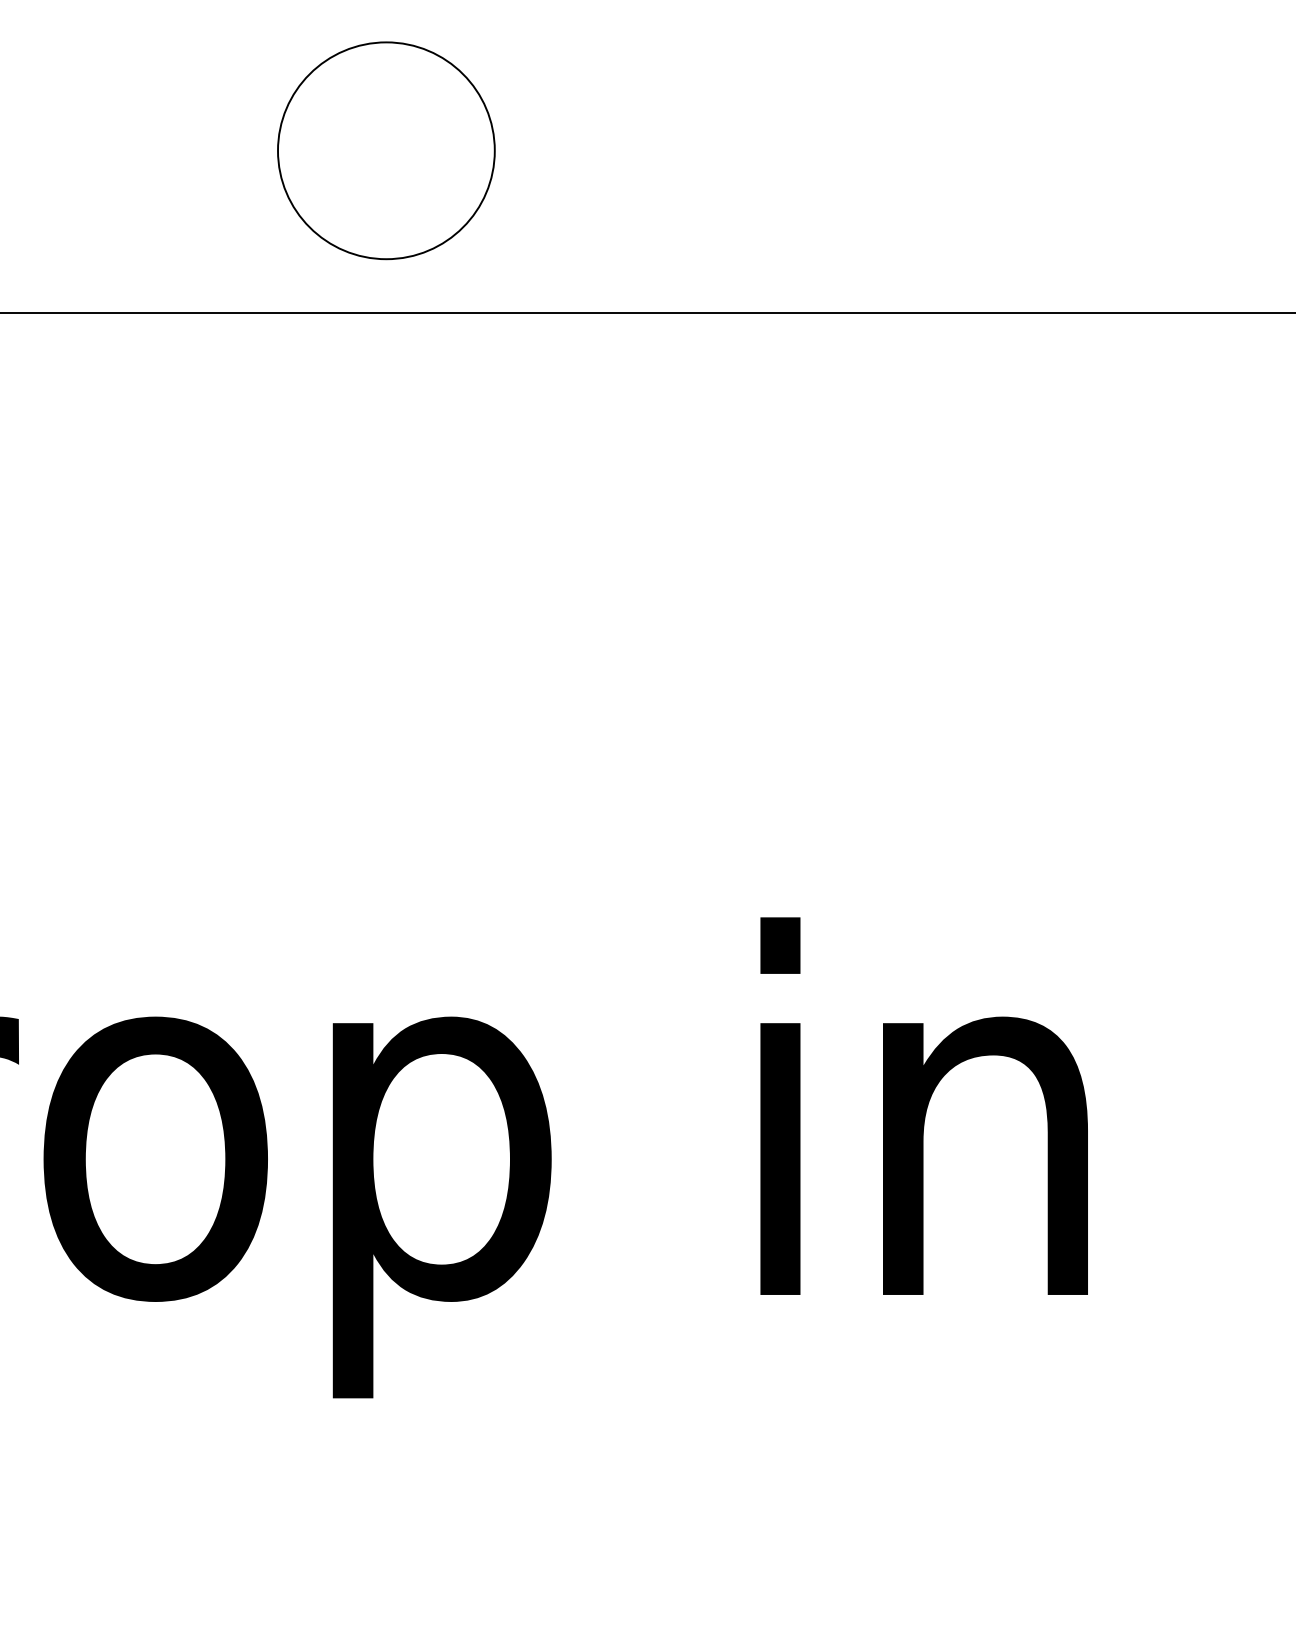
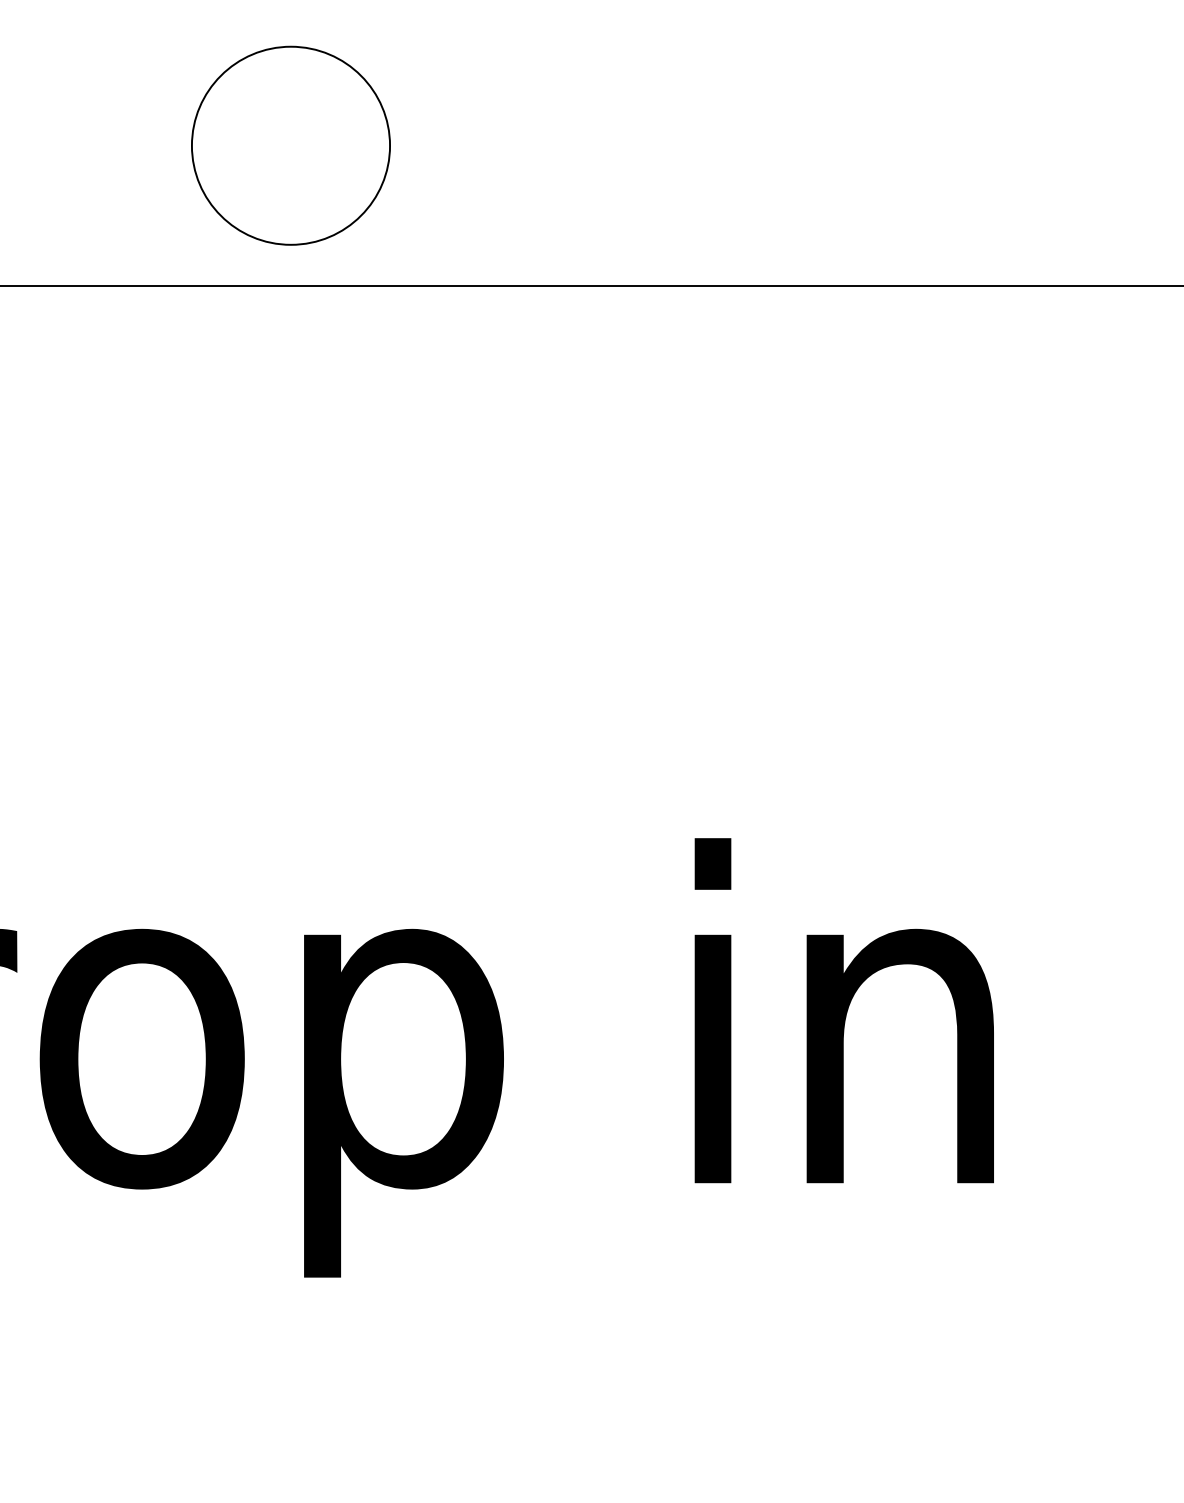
circle: (385, 150) -> (290, 145), moved

